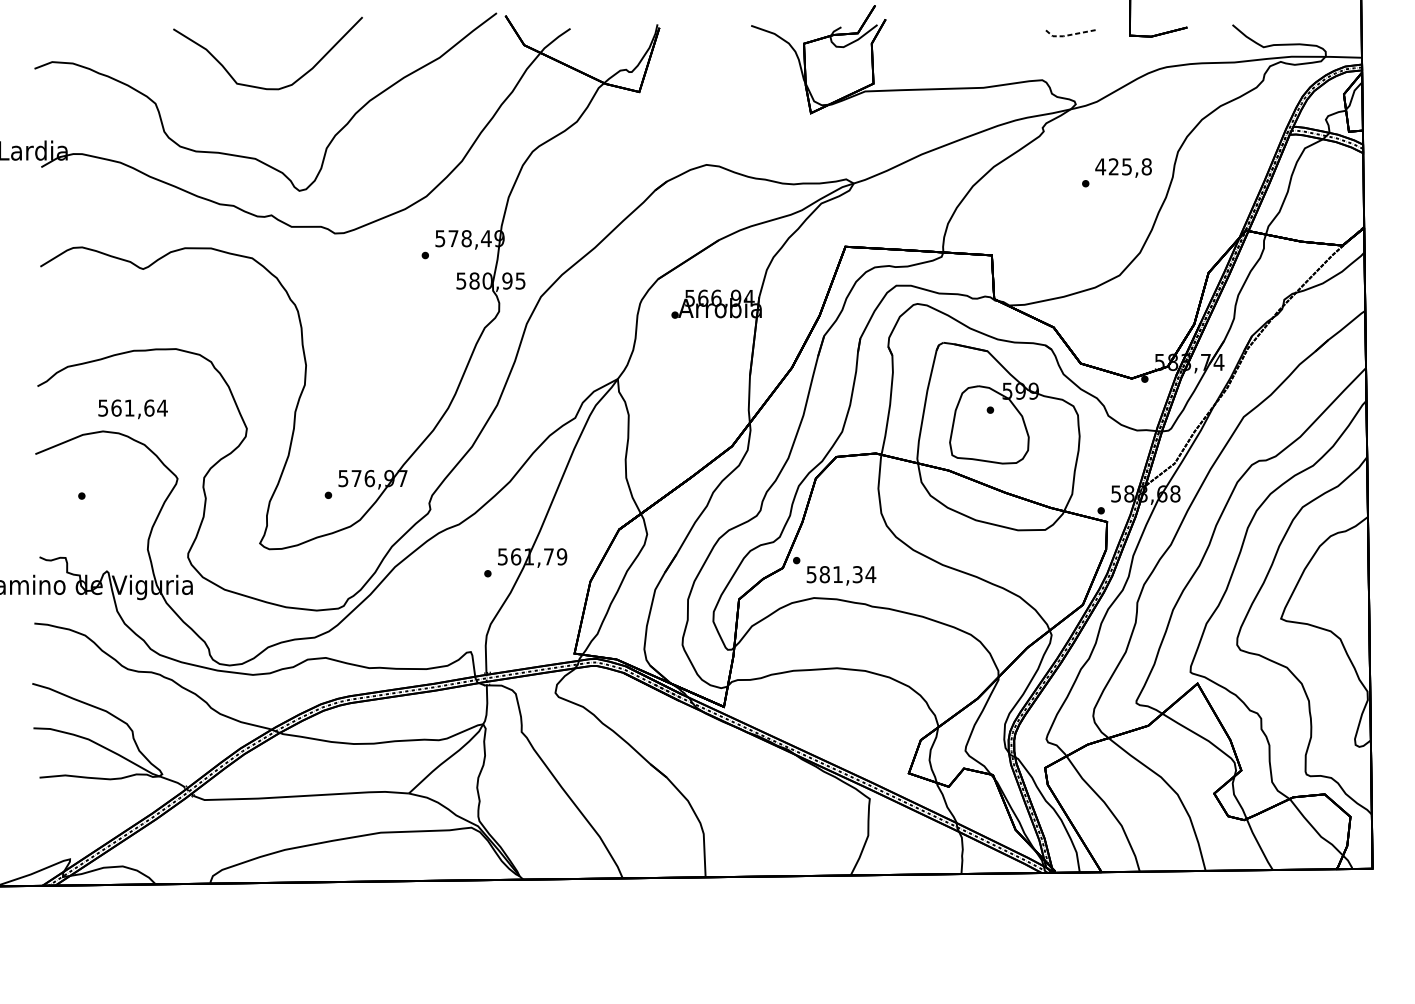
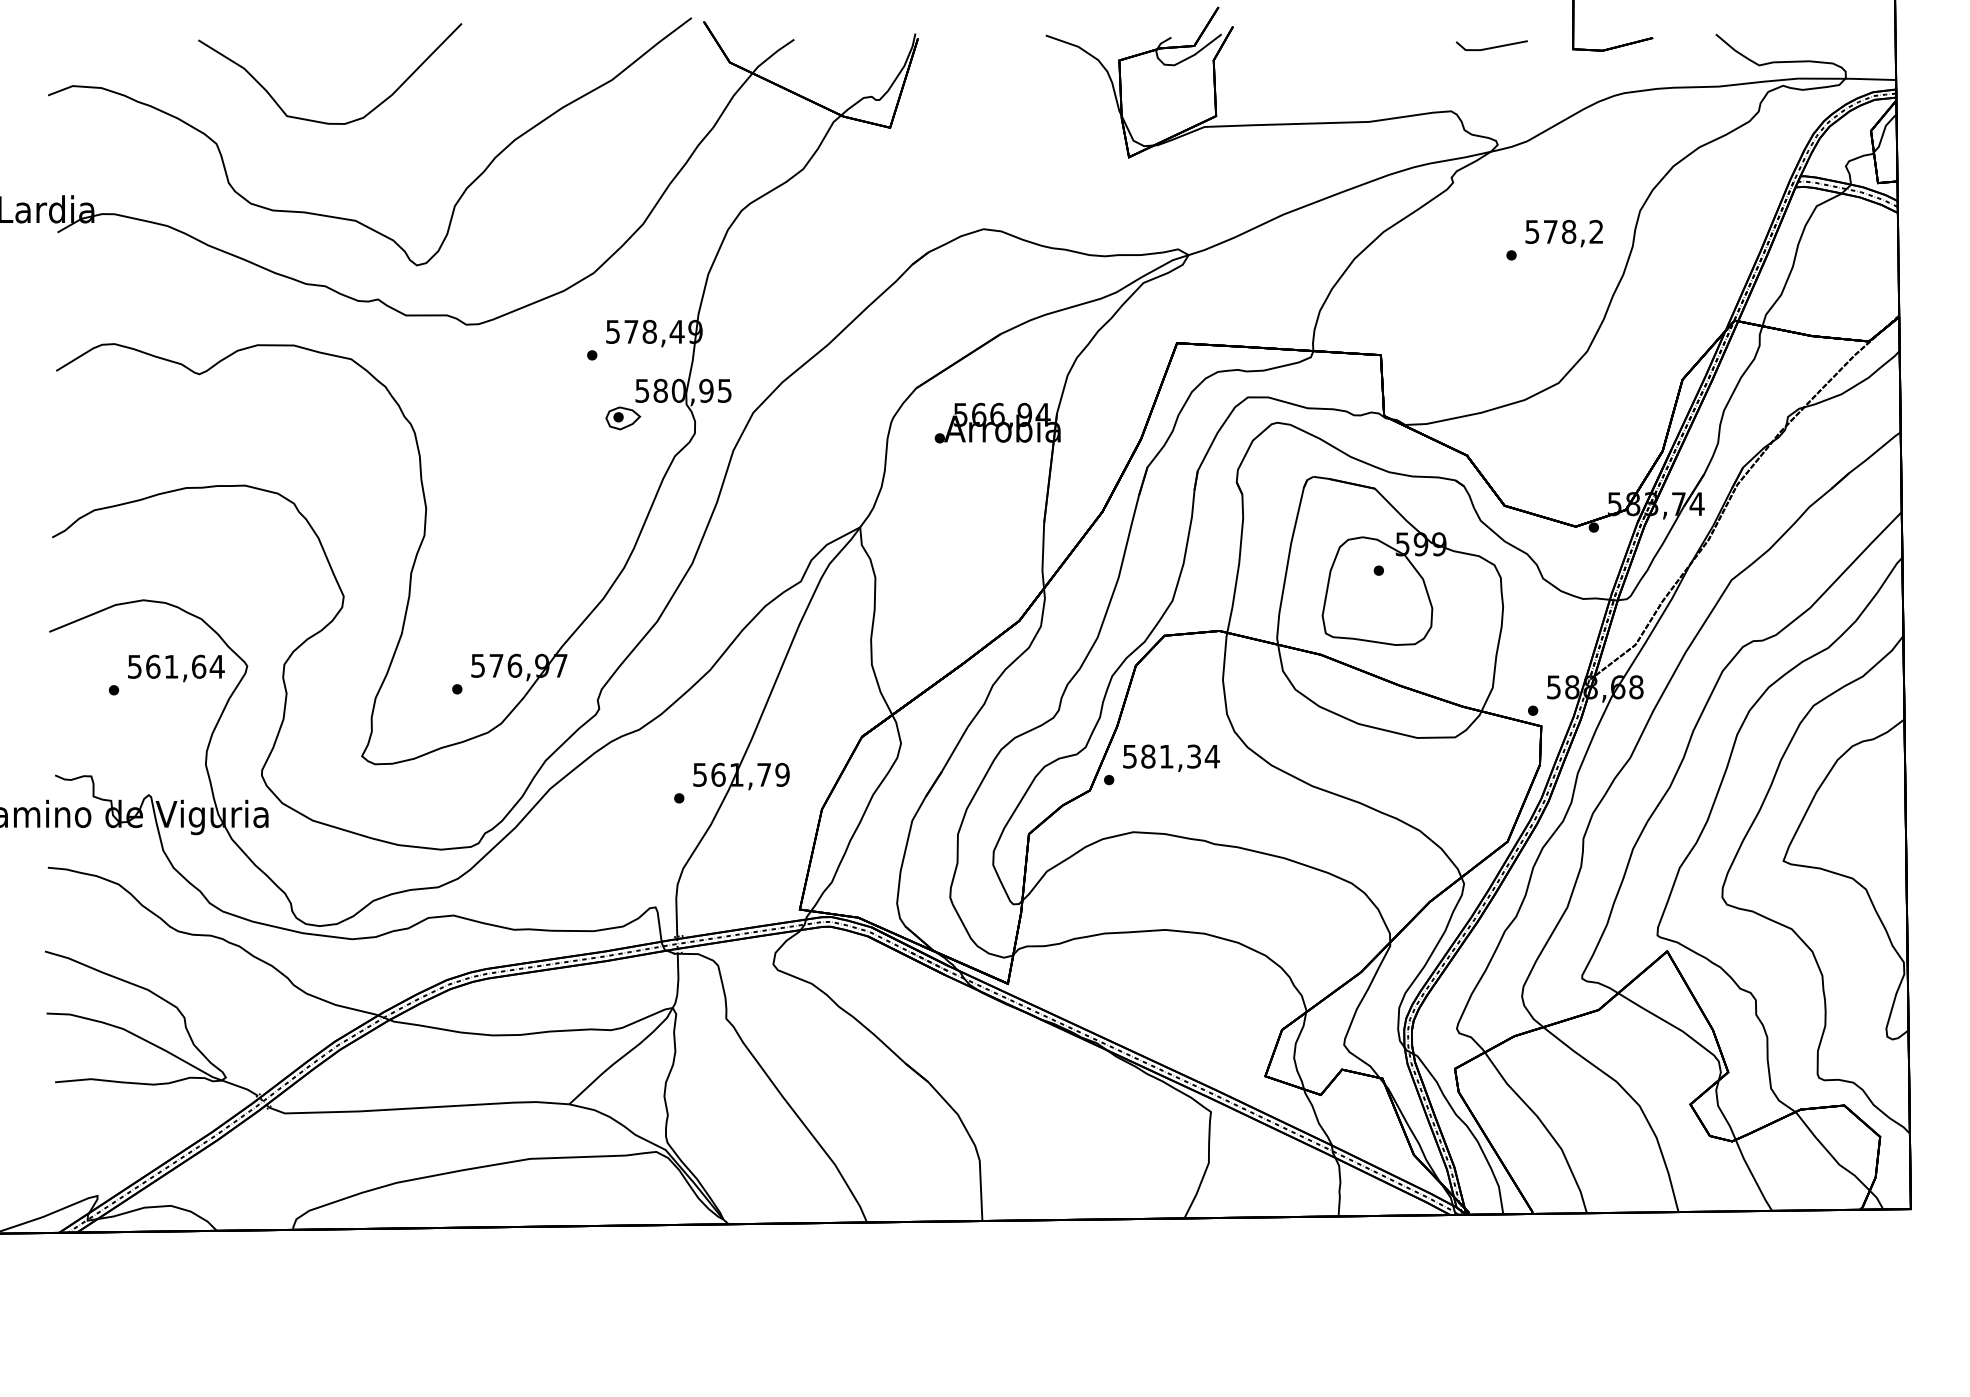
line: (1070, 35) -> (1490, 48), dashed -> solid
curve: (262, 87) -> (322, 121), moved
text: (1123, 166) -> (1563, 231), 425,8 -> 578,2
part: (447, 300) -> (623, 418), added
text: (133, 409) -> (176, 668), moved
text: (841, 575) -> (1171, 757), moved

